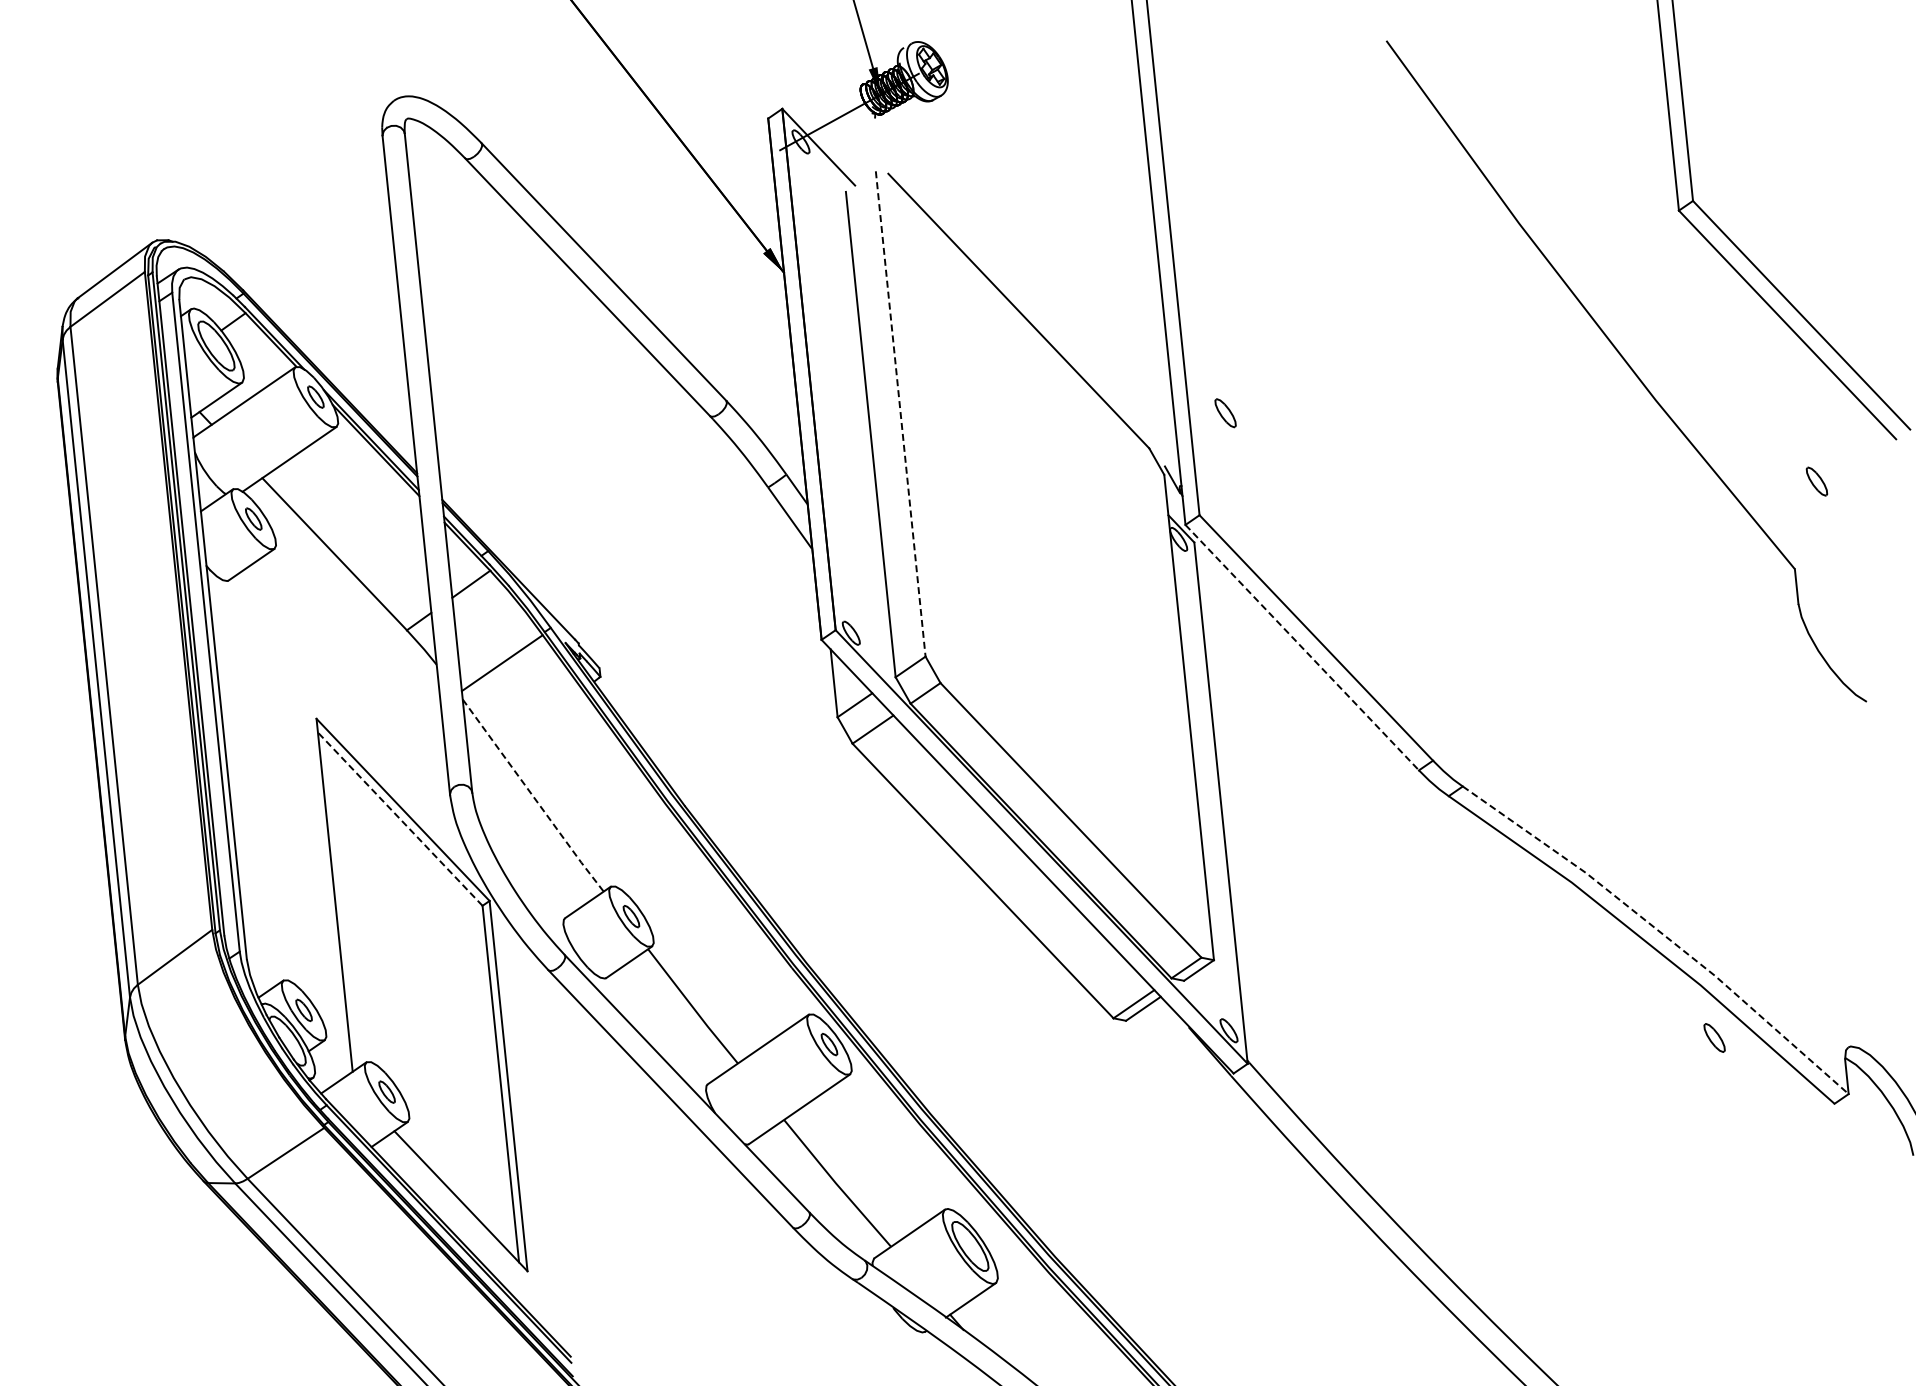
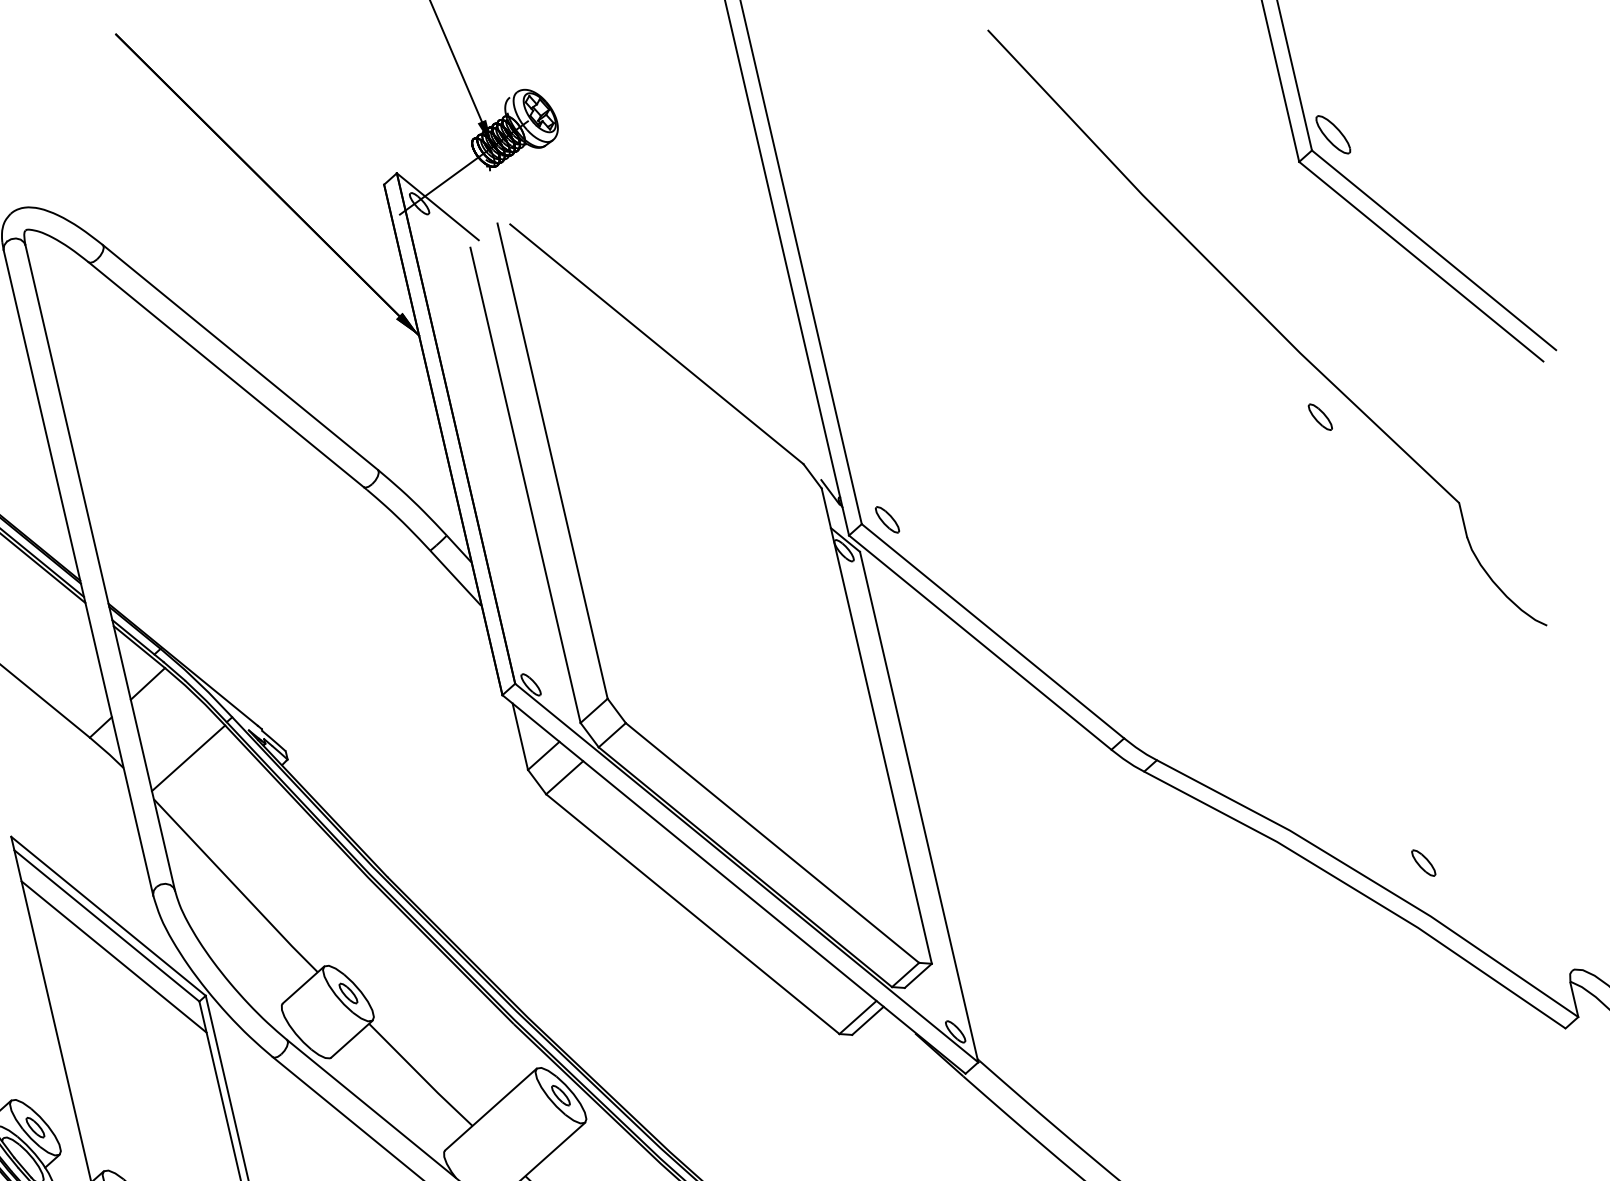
part: (1715, 187) -> (1332, 134), added
line: (900, 413) -> (552, 460), dashed -> solid
part: (1225, 413) -> (887, 520), moved
part: (1816, 481) -> (1319, 417), moved
line: (1302, 648) -> (980, 643), dashed -> solid
line: (533, 796) -> (236, 886), dashed -> solid
line: (399, 818) -> (106, 925), dashed -> solid
line: (403, 850) -> (114, 956), added
line: (1661, 932) -> (1372, 880), dashed -> solid
part: (1714, 1037) -> (1423, 862), moved

